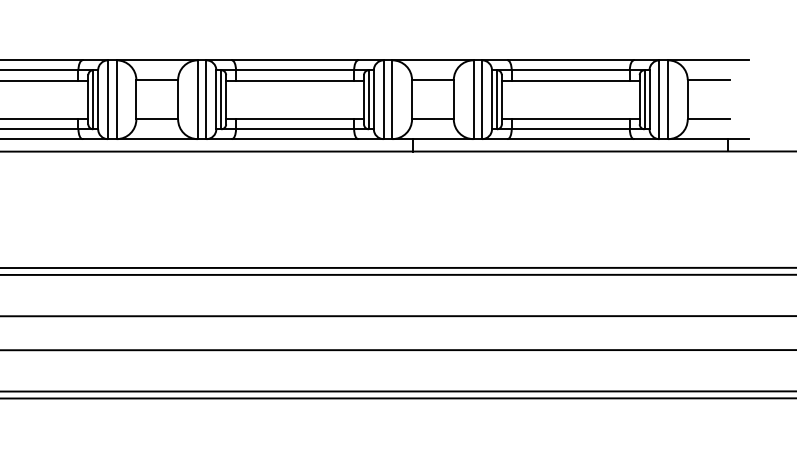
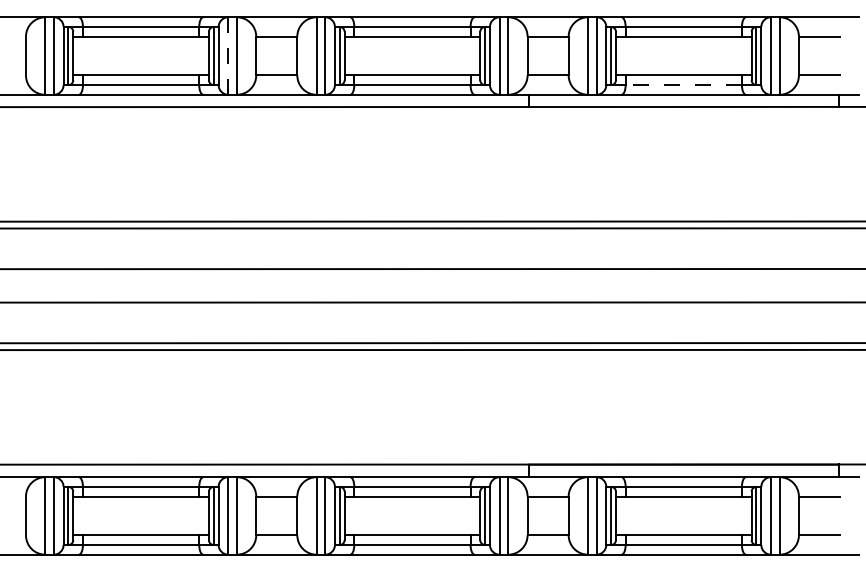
line: (108, 100) -> (228, 56), solid -> dashed
line: (570, 129) -> (683, 85), solid -> dashed

